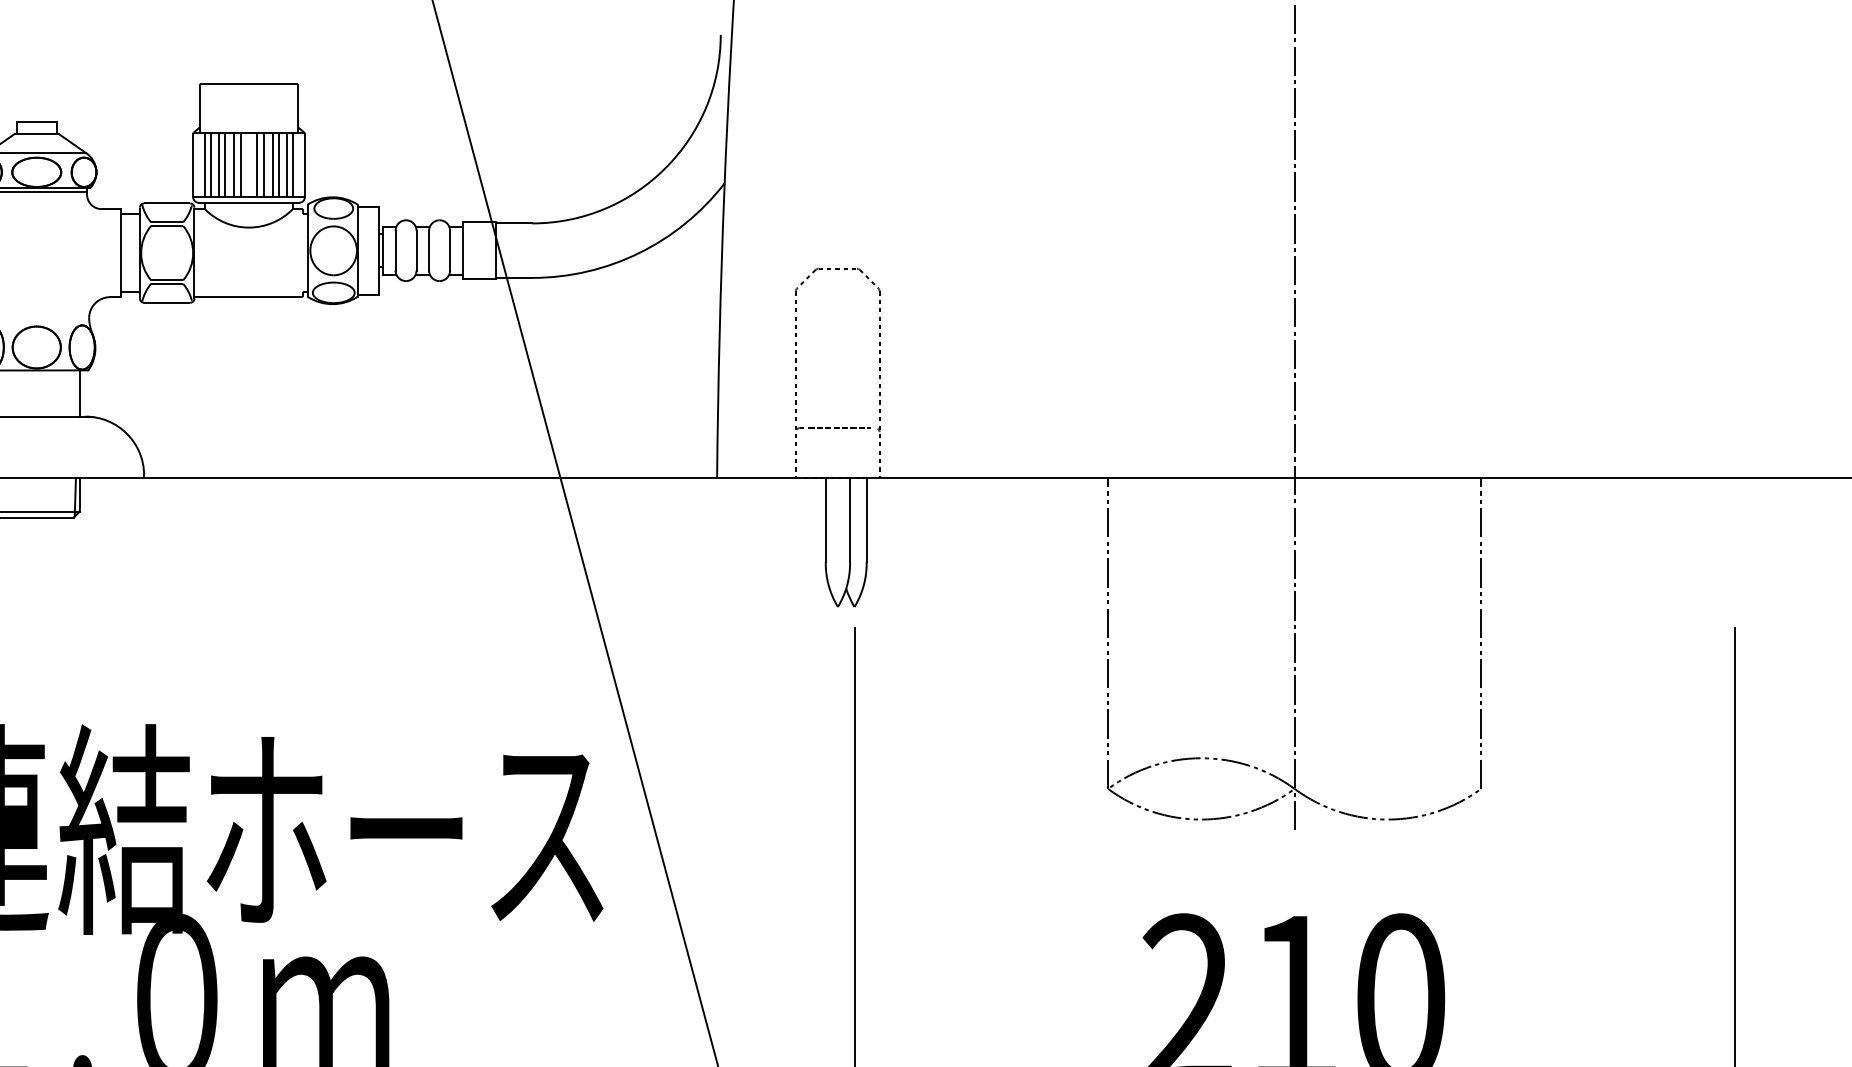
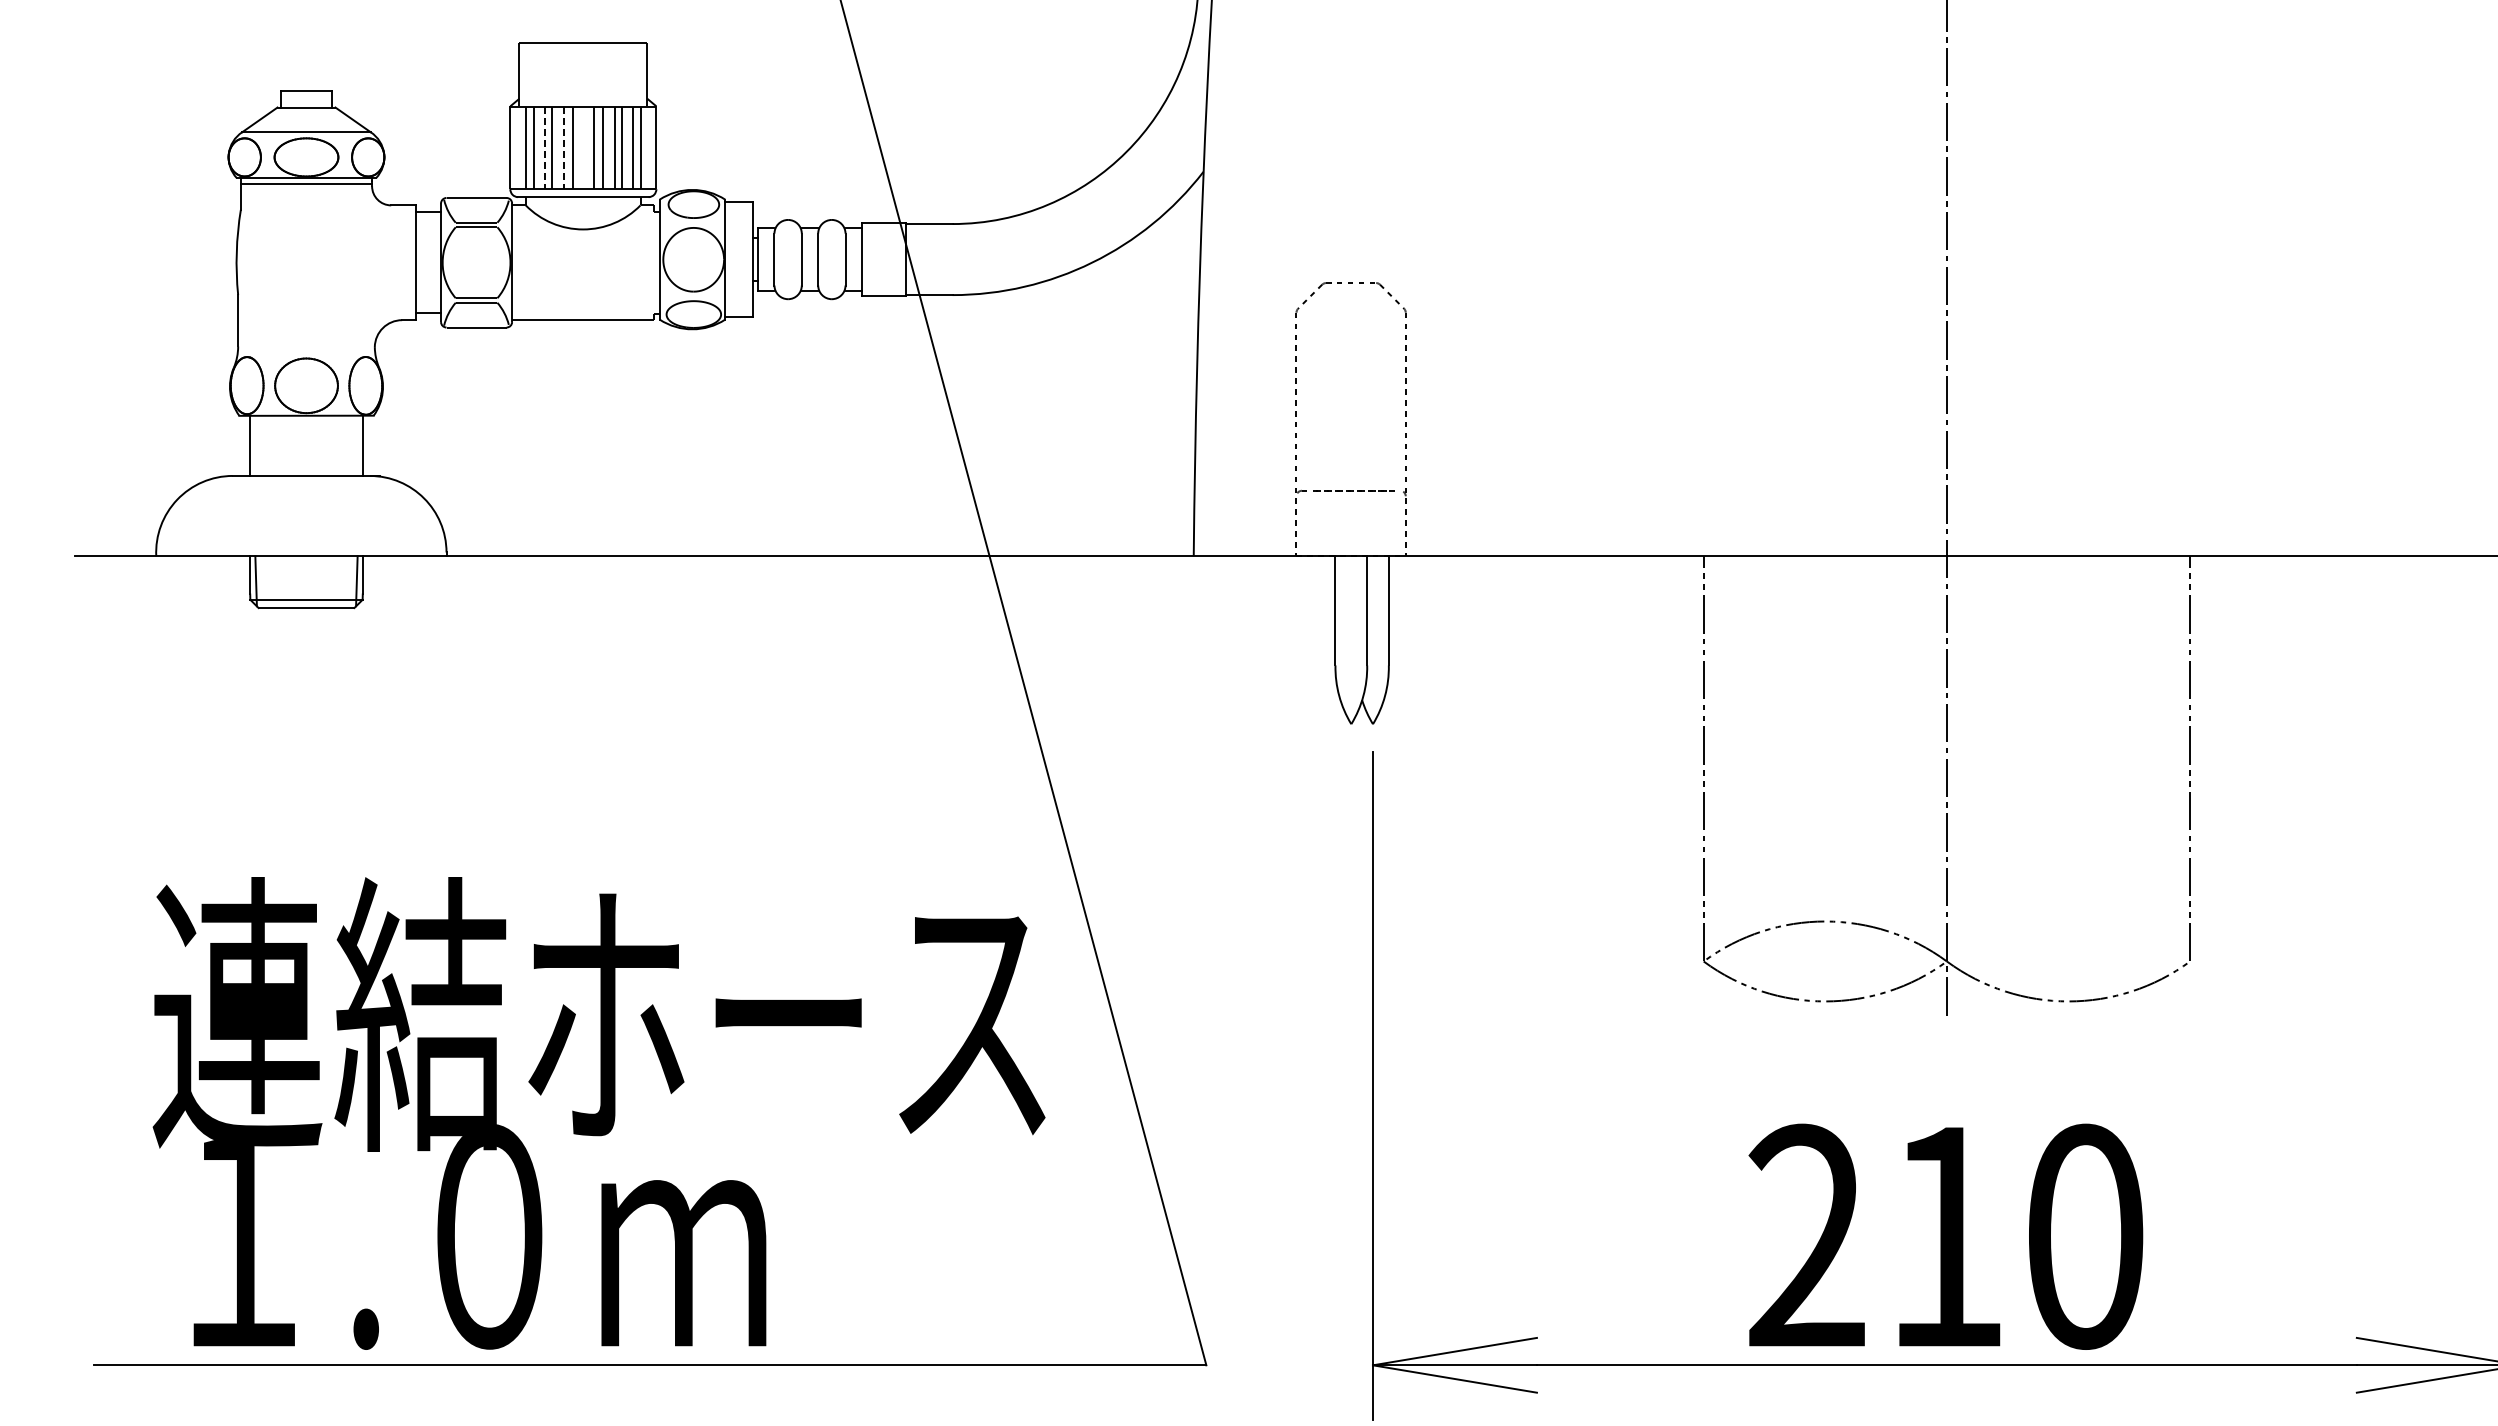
line: (219, 165) -> (544, 148), solid -> dashed
line: (233, 165) -> (563, 148), solid -> dashed

